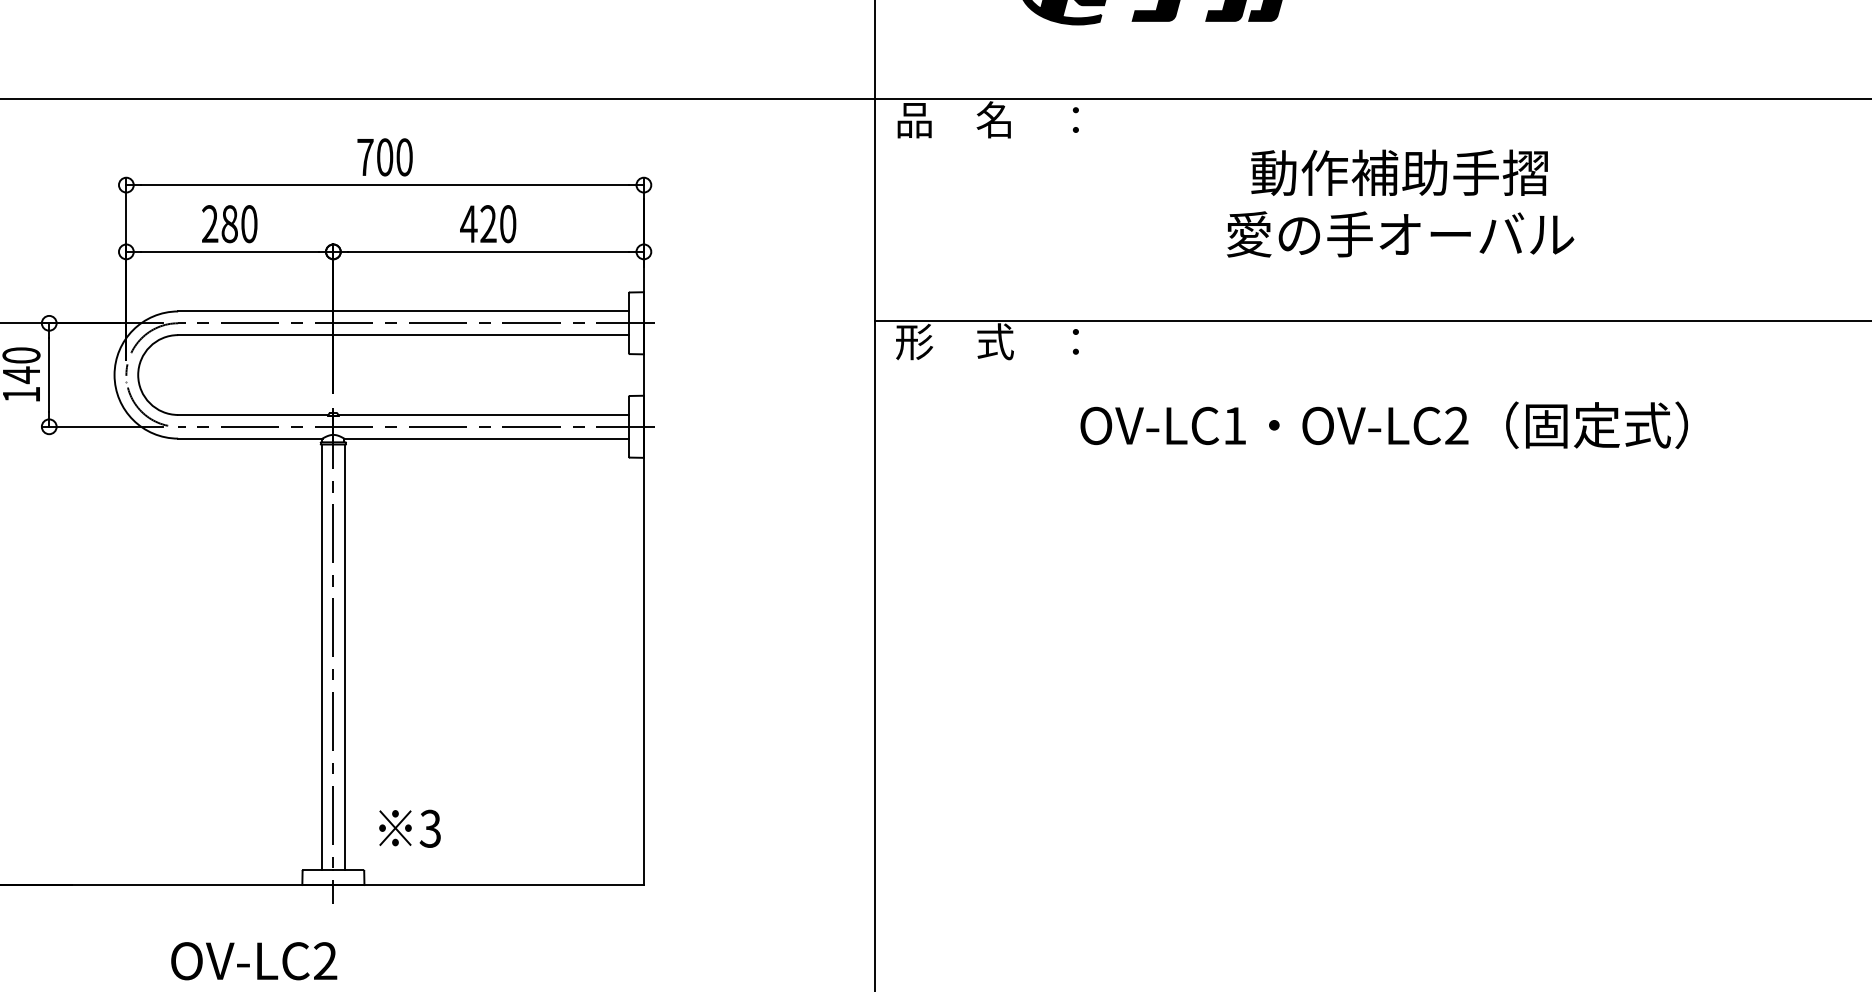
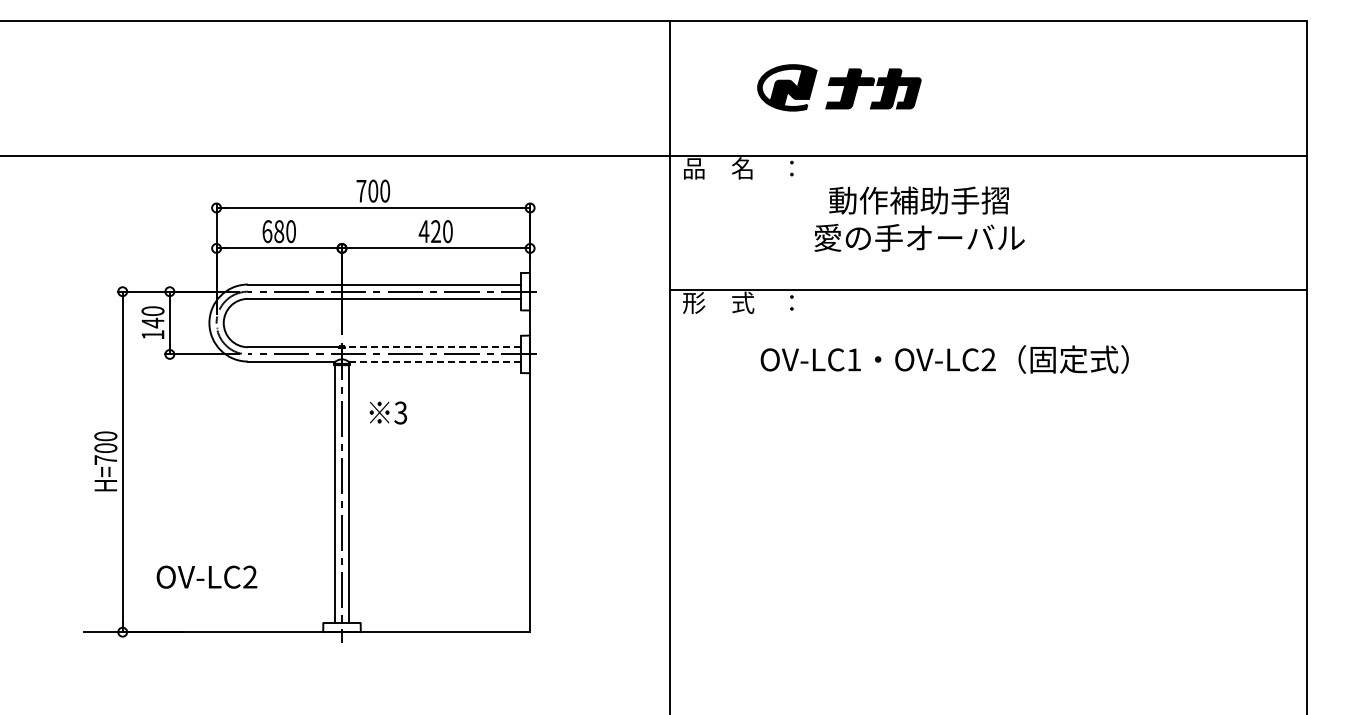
text: (1400, 202) -> (919, 218), moved
text: (210, 223) -> (267, 231), 280 -> 680
line: (484, 415) -> (433, 347), solid -> dashed
text: (1383, 425) -> (944, 359), moved
line: (486, 438) -> (434, 361), solid -> dashed
text: (408, 827) -> (387, 412), moved
text: (253, 960) -> (206, 576), moved

